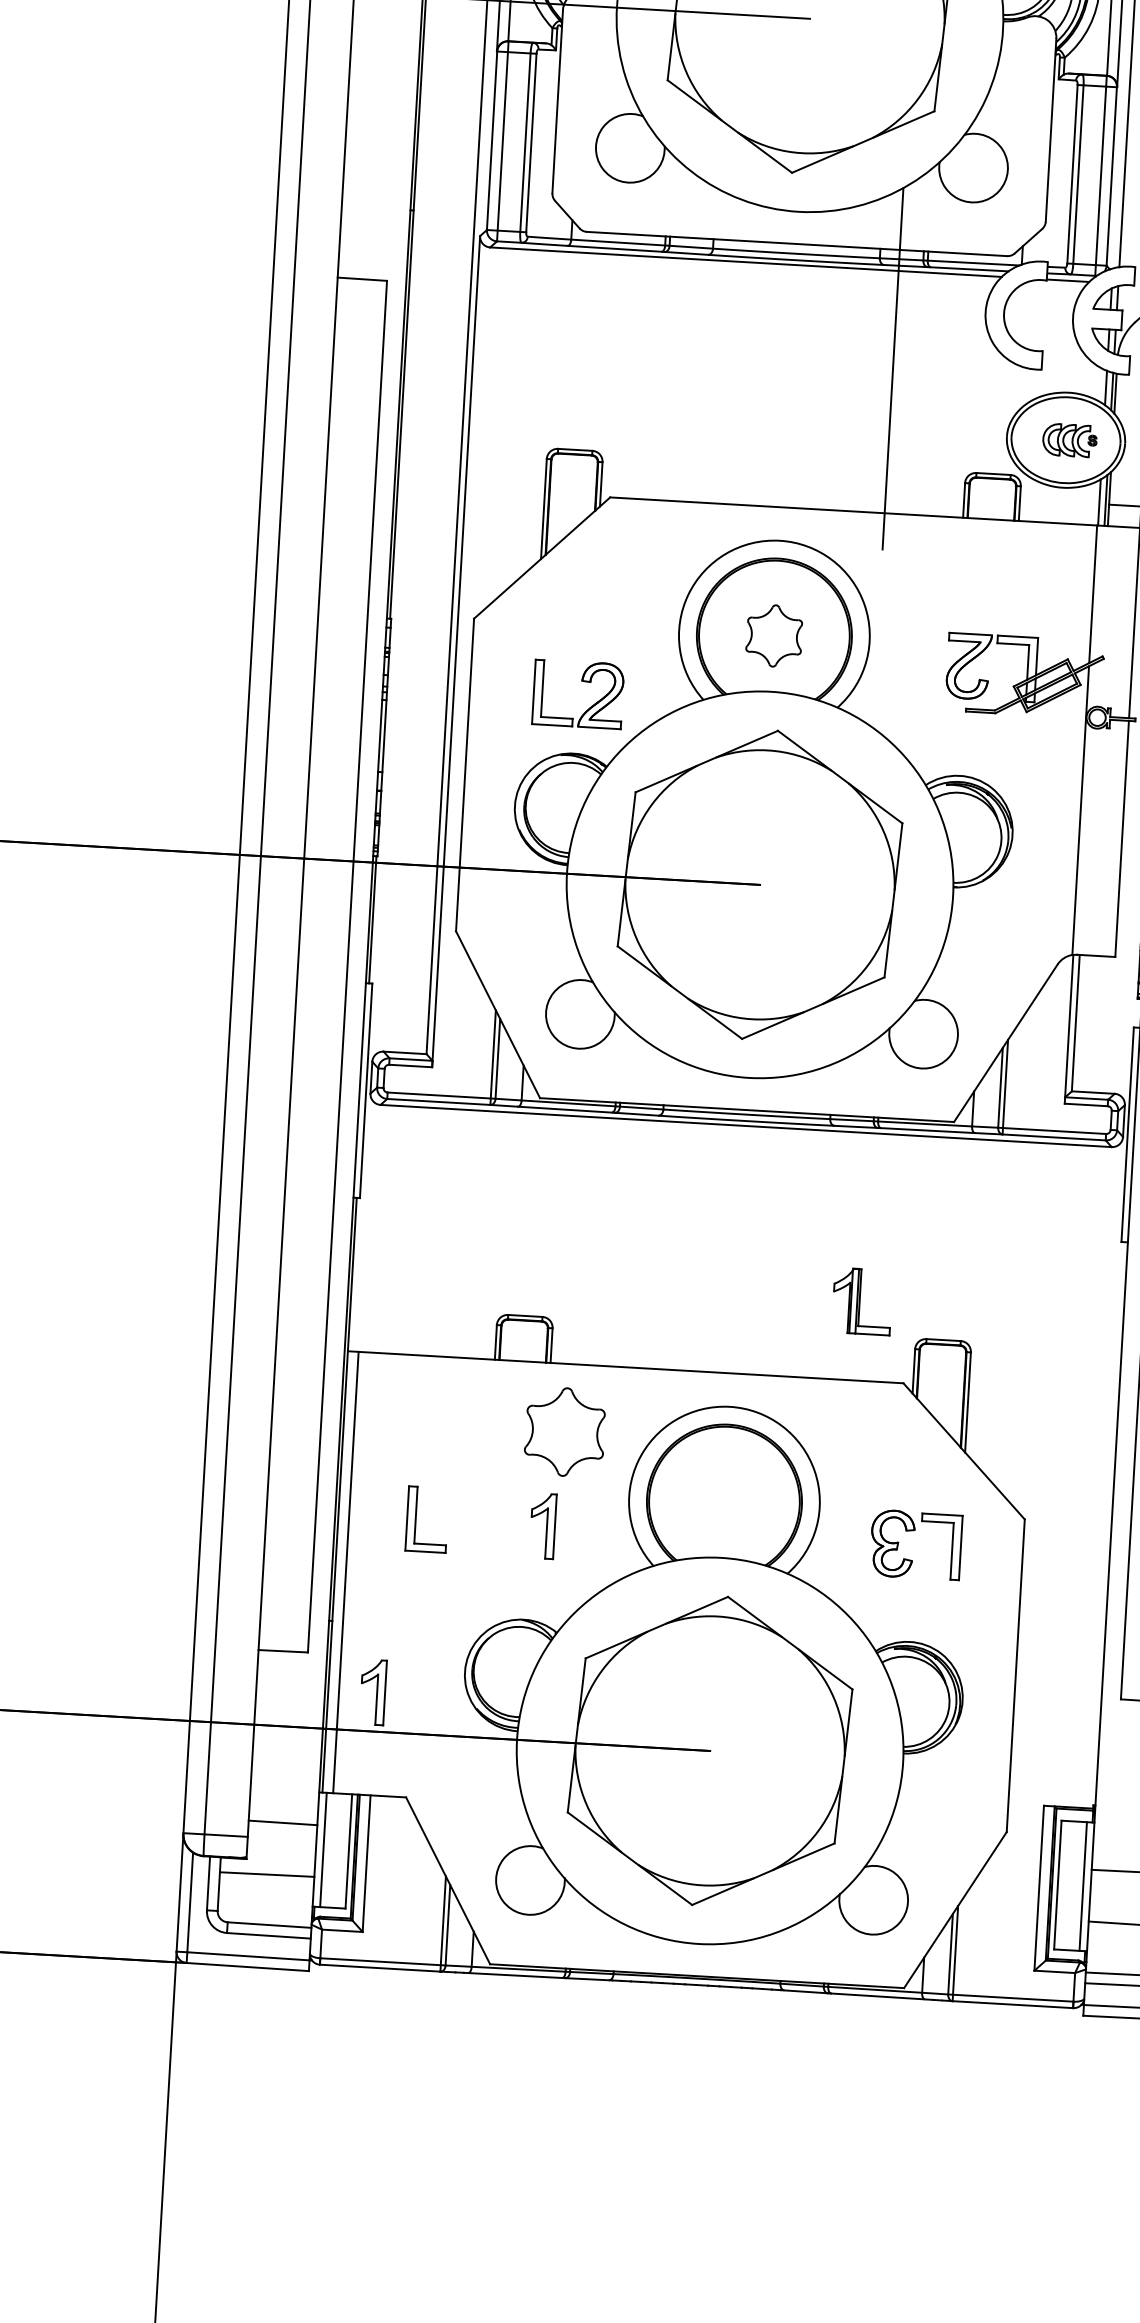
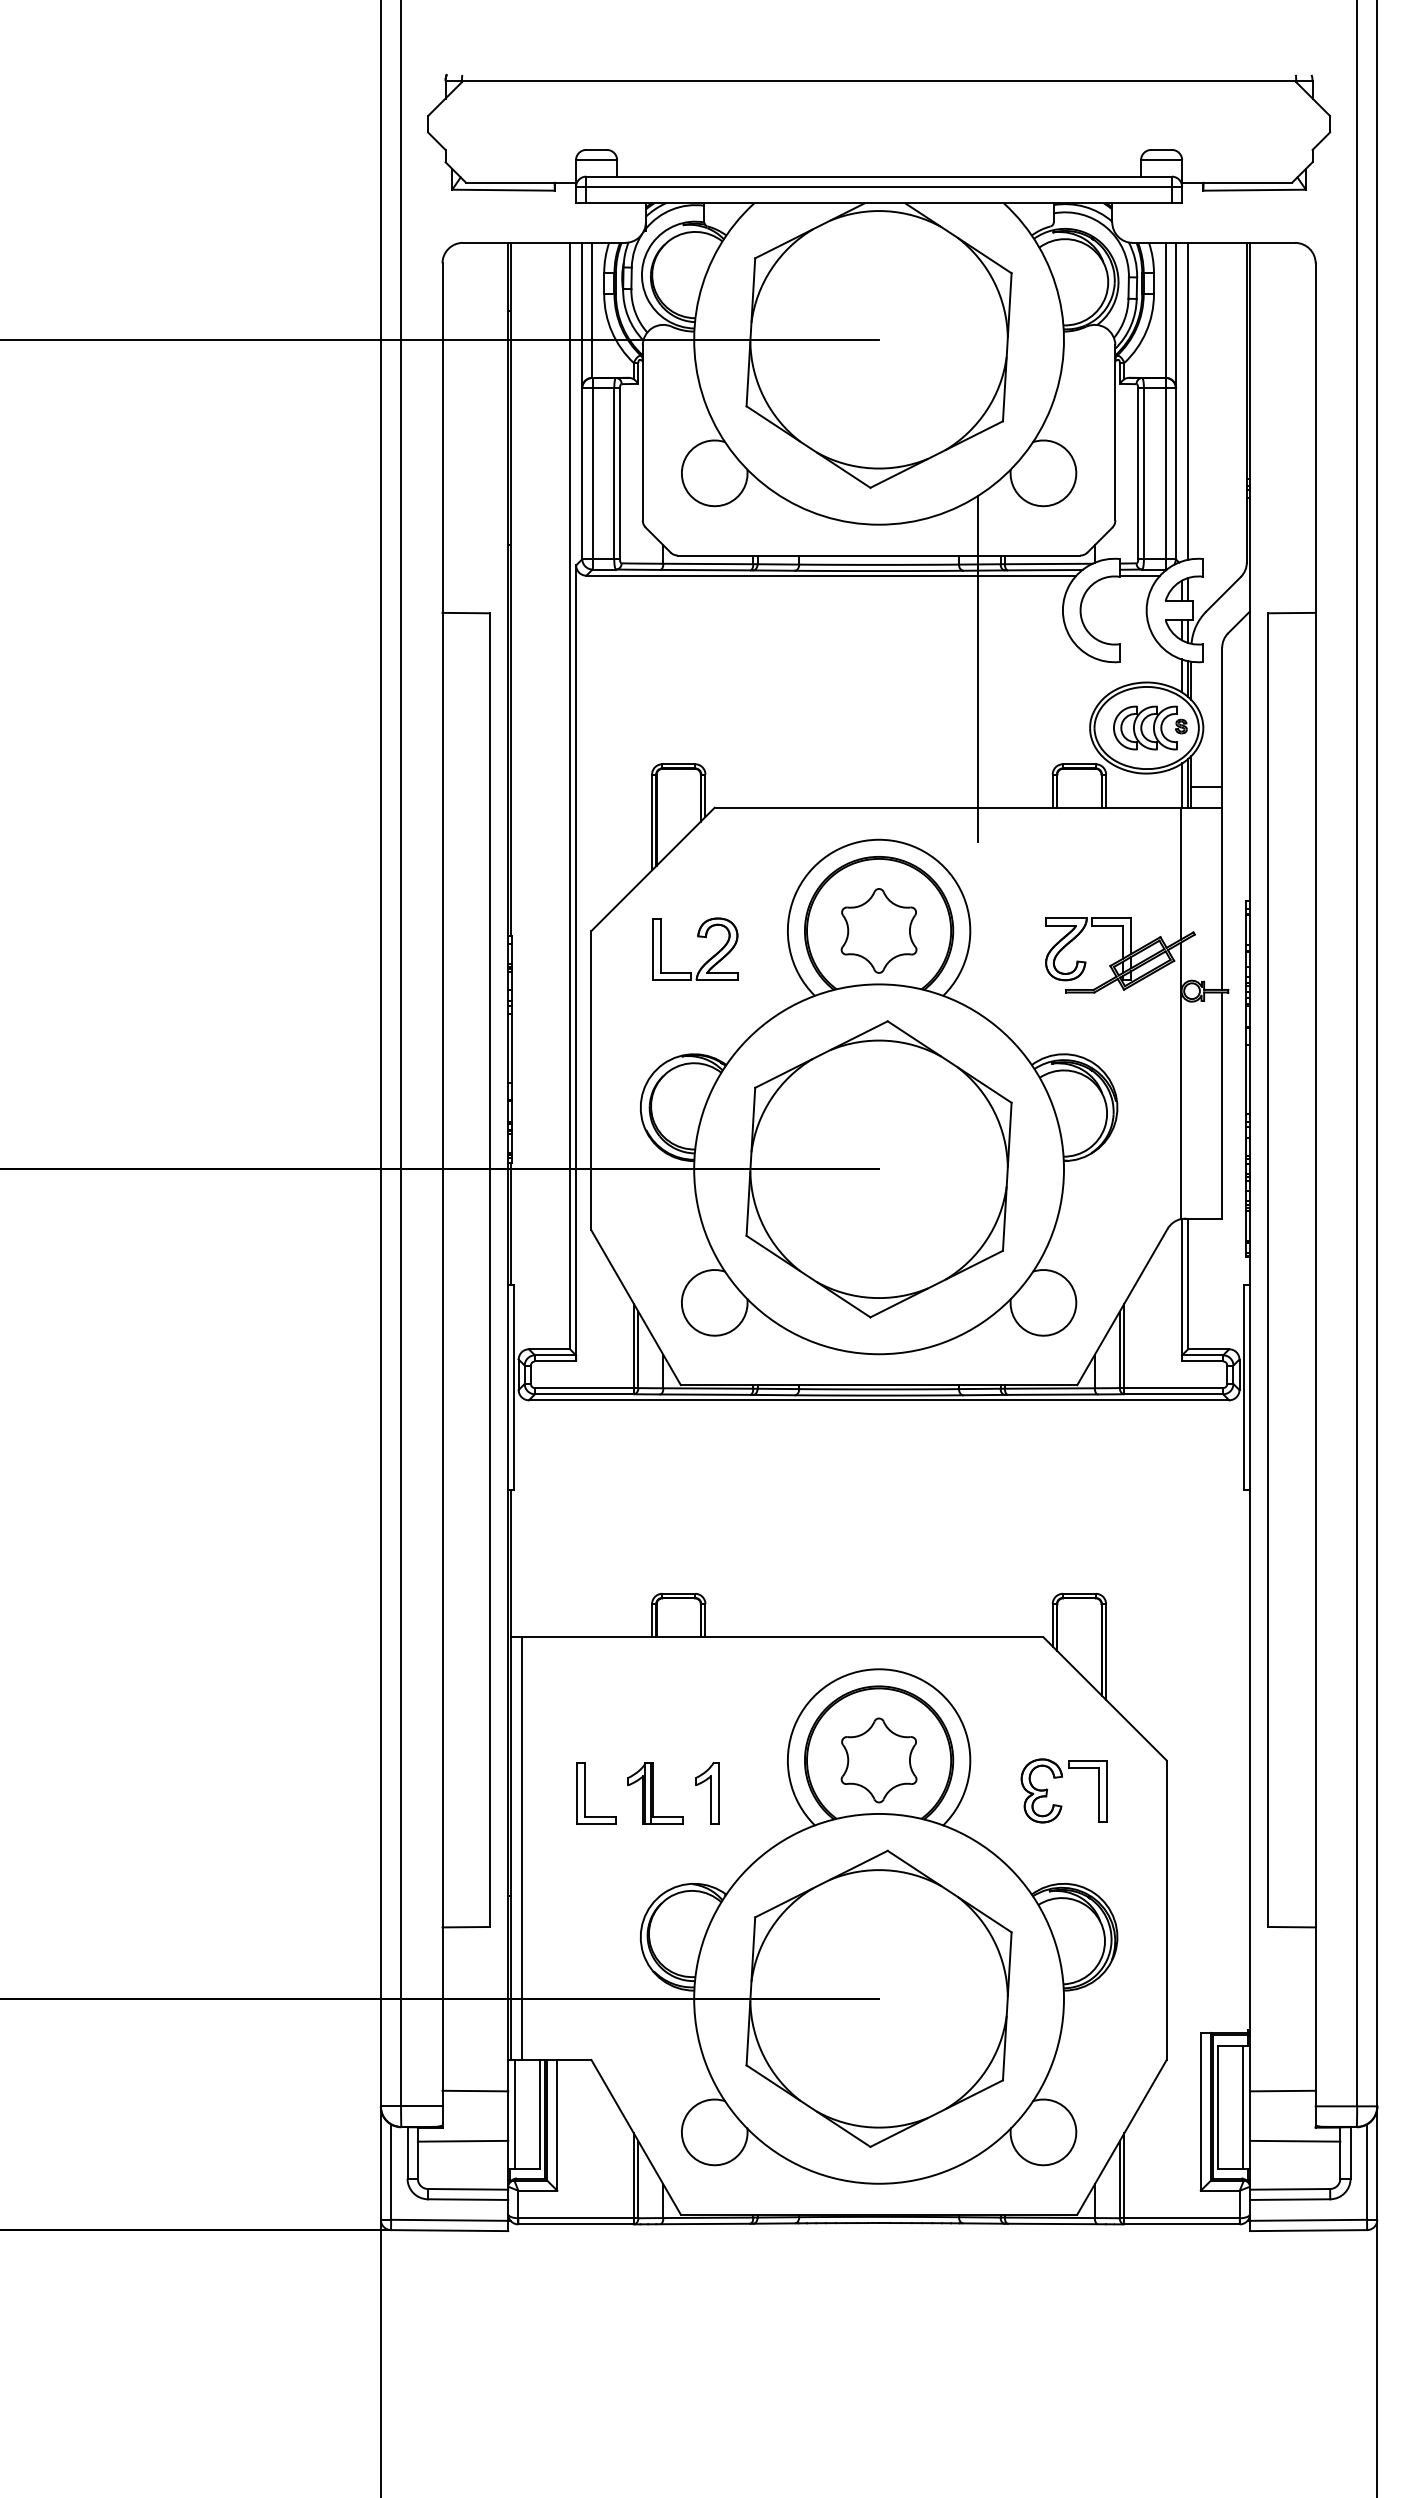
part: (1070, 439) -> (1150, 727), size x1.43
part: (773, 635) -> (878, 930), size x1.43
part: (581, 681) -> (697, 937), moved
part: (862, 1301) -> (655, 1793), moved
part: (564, 1432) -> (878, 1760), moved
part: (373, 1692) -> (554, 1961), removed

